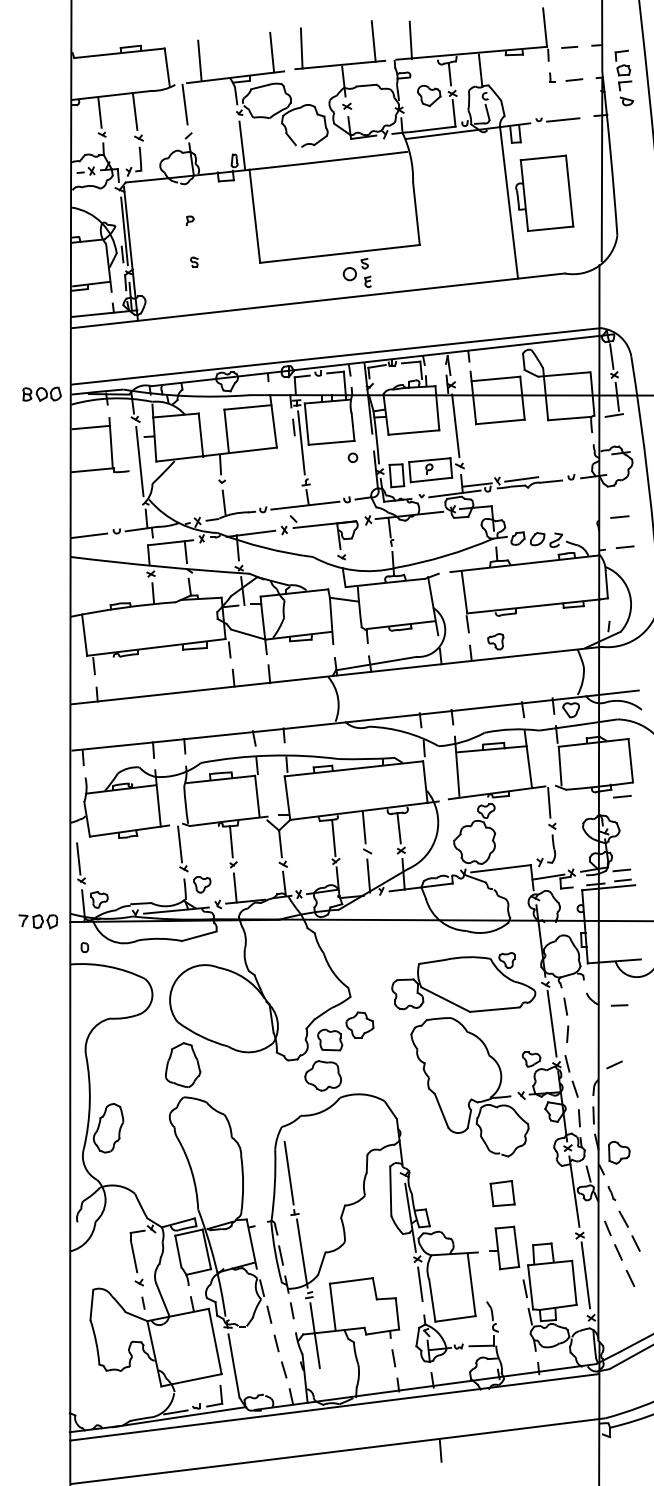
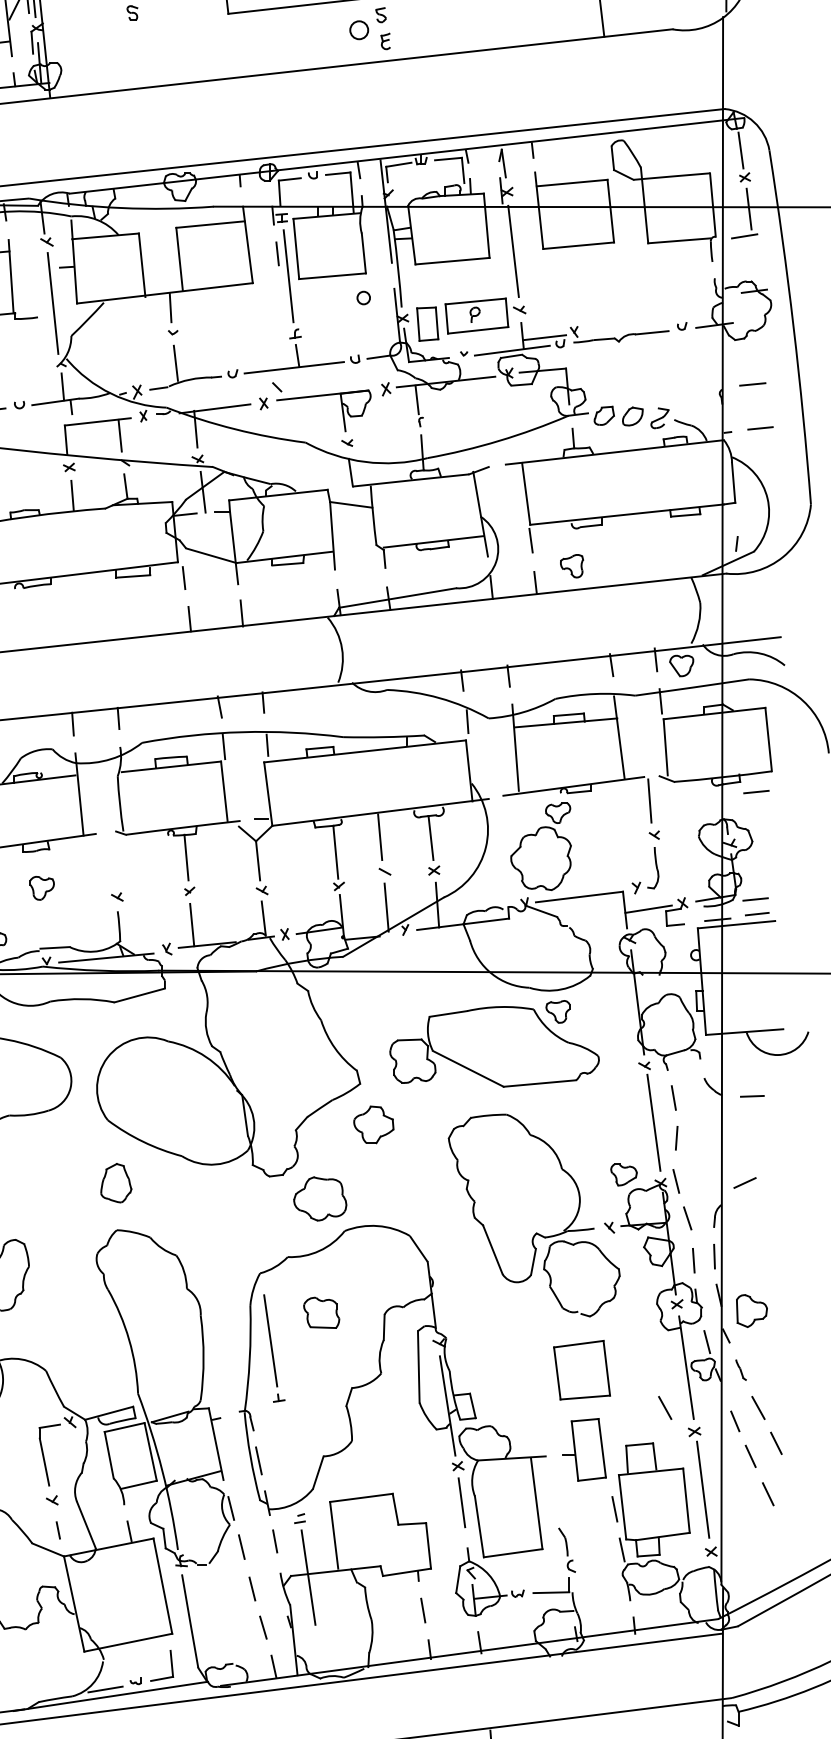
line: (521, 479) -> (609, 329), removed
line: (180, 844) -> (112, 861), removed
part: (202, 884) -> (42, 887), moved
part: (463, 982) -> (494, 1043), moved
part: (330, 1039) -> (322, 1312), moved
part: (183, 1064) -> (116, 1182), size x0.6
part: (502, 1193) -> (581, 1370), size x1.6
line: (559, 1218) -> (664, 1406), added
line: (301, 1253) -> (288, 1457), removed

